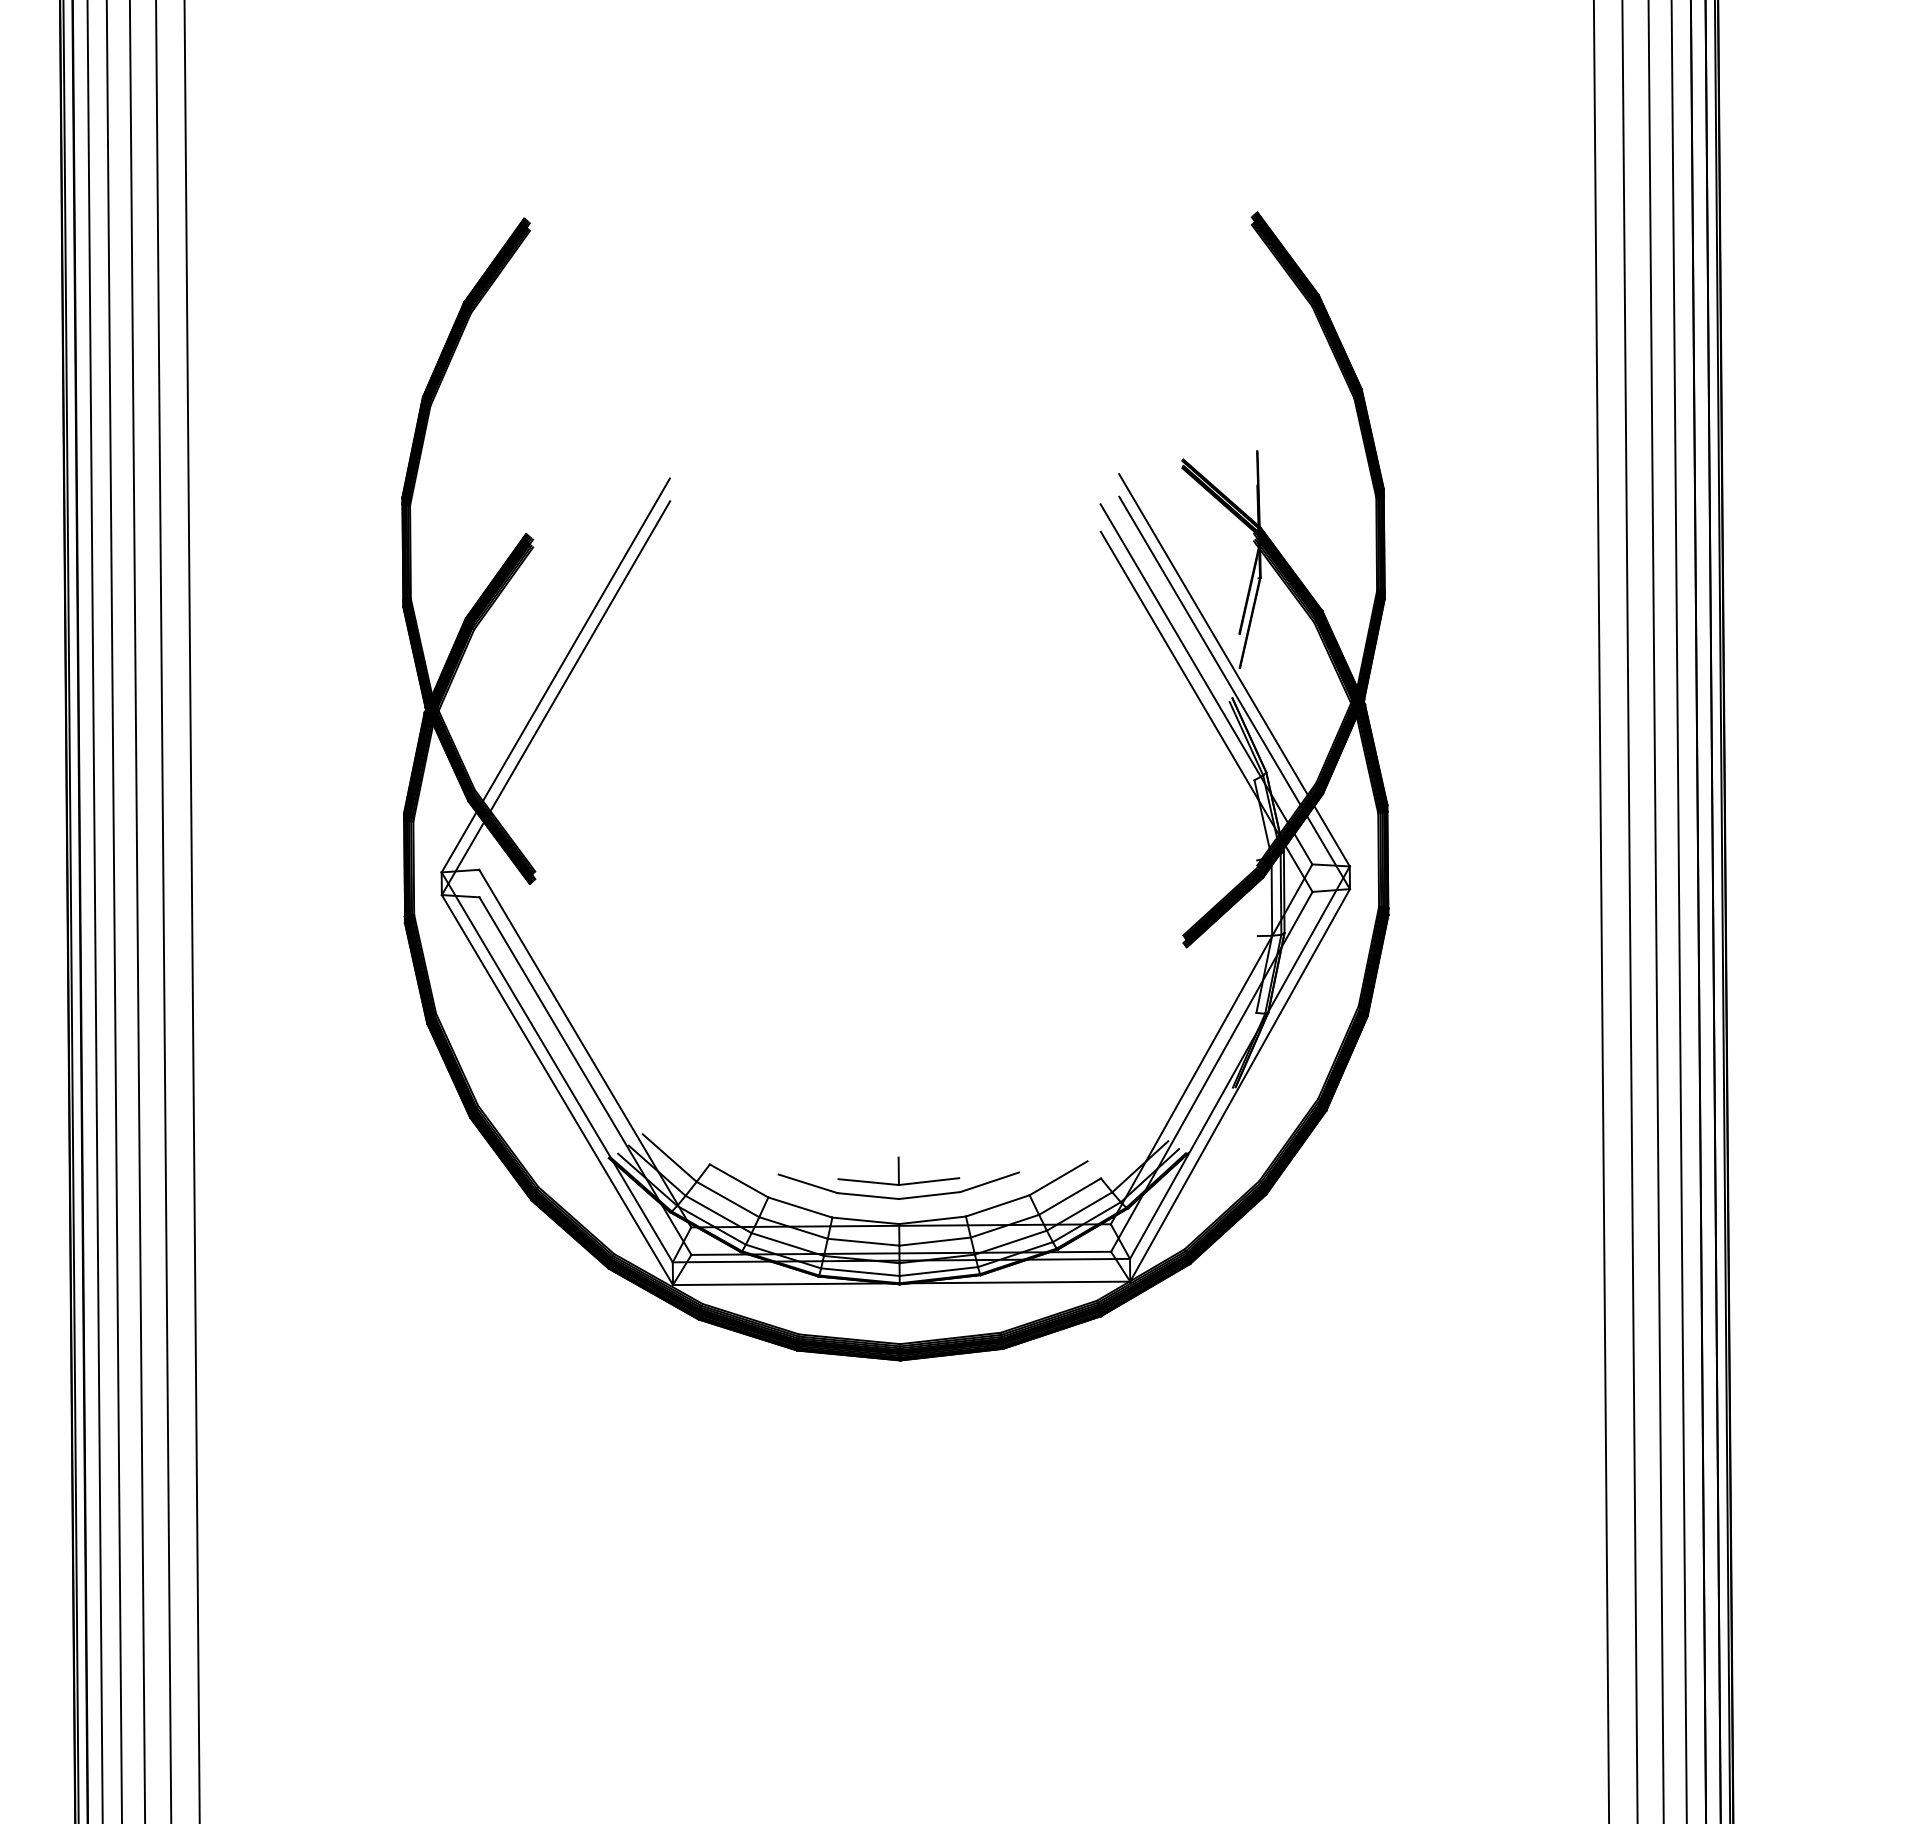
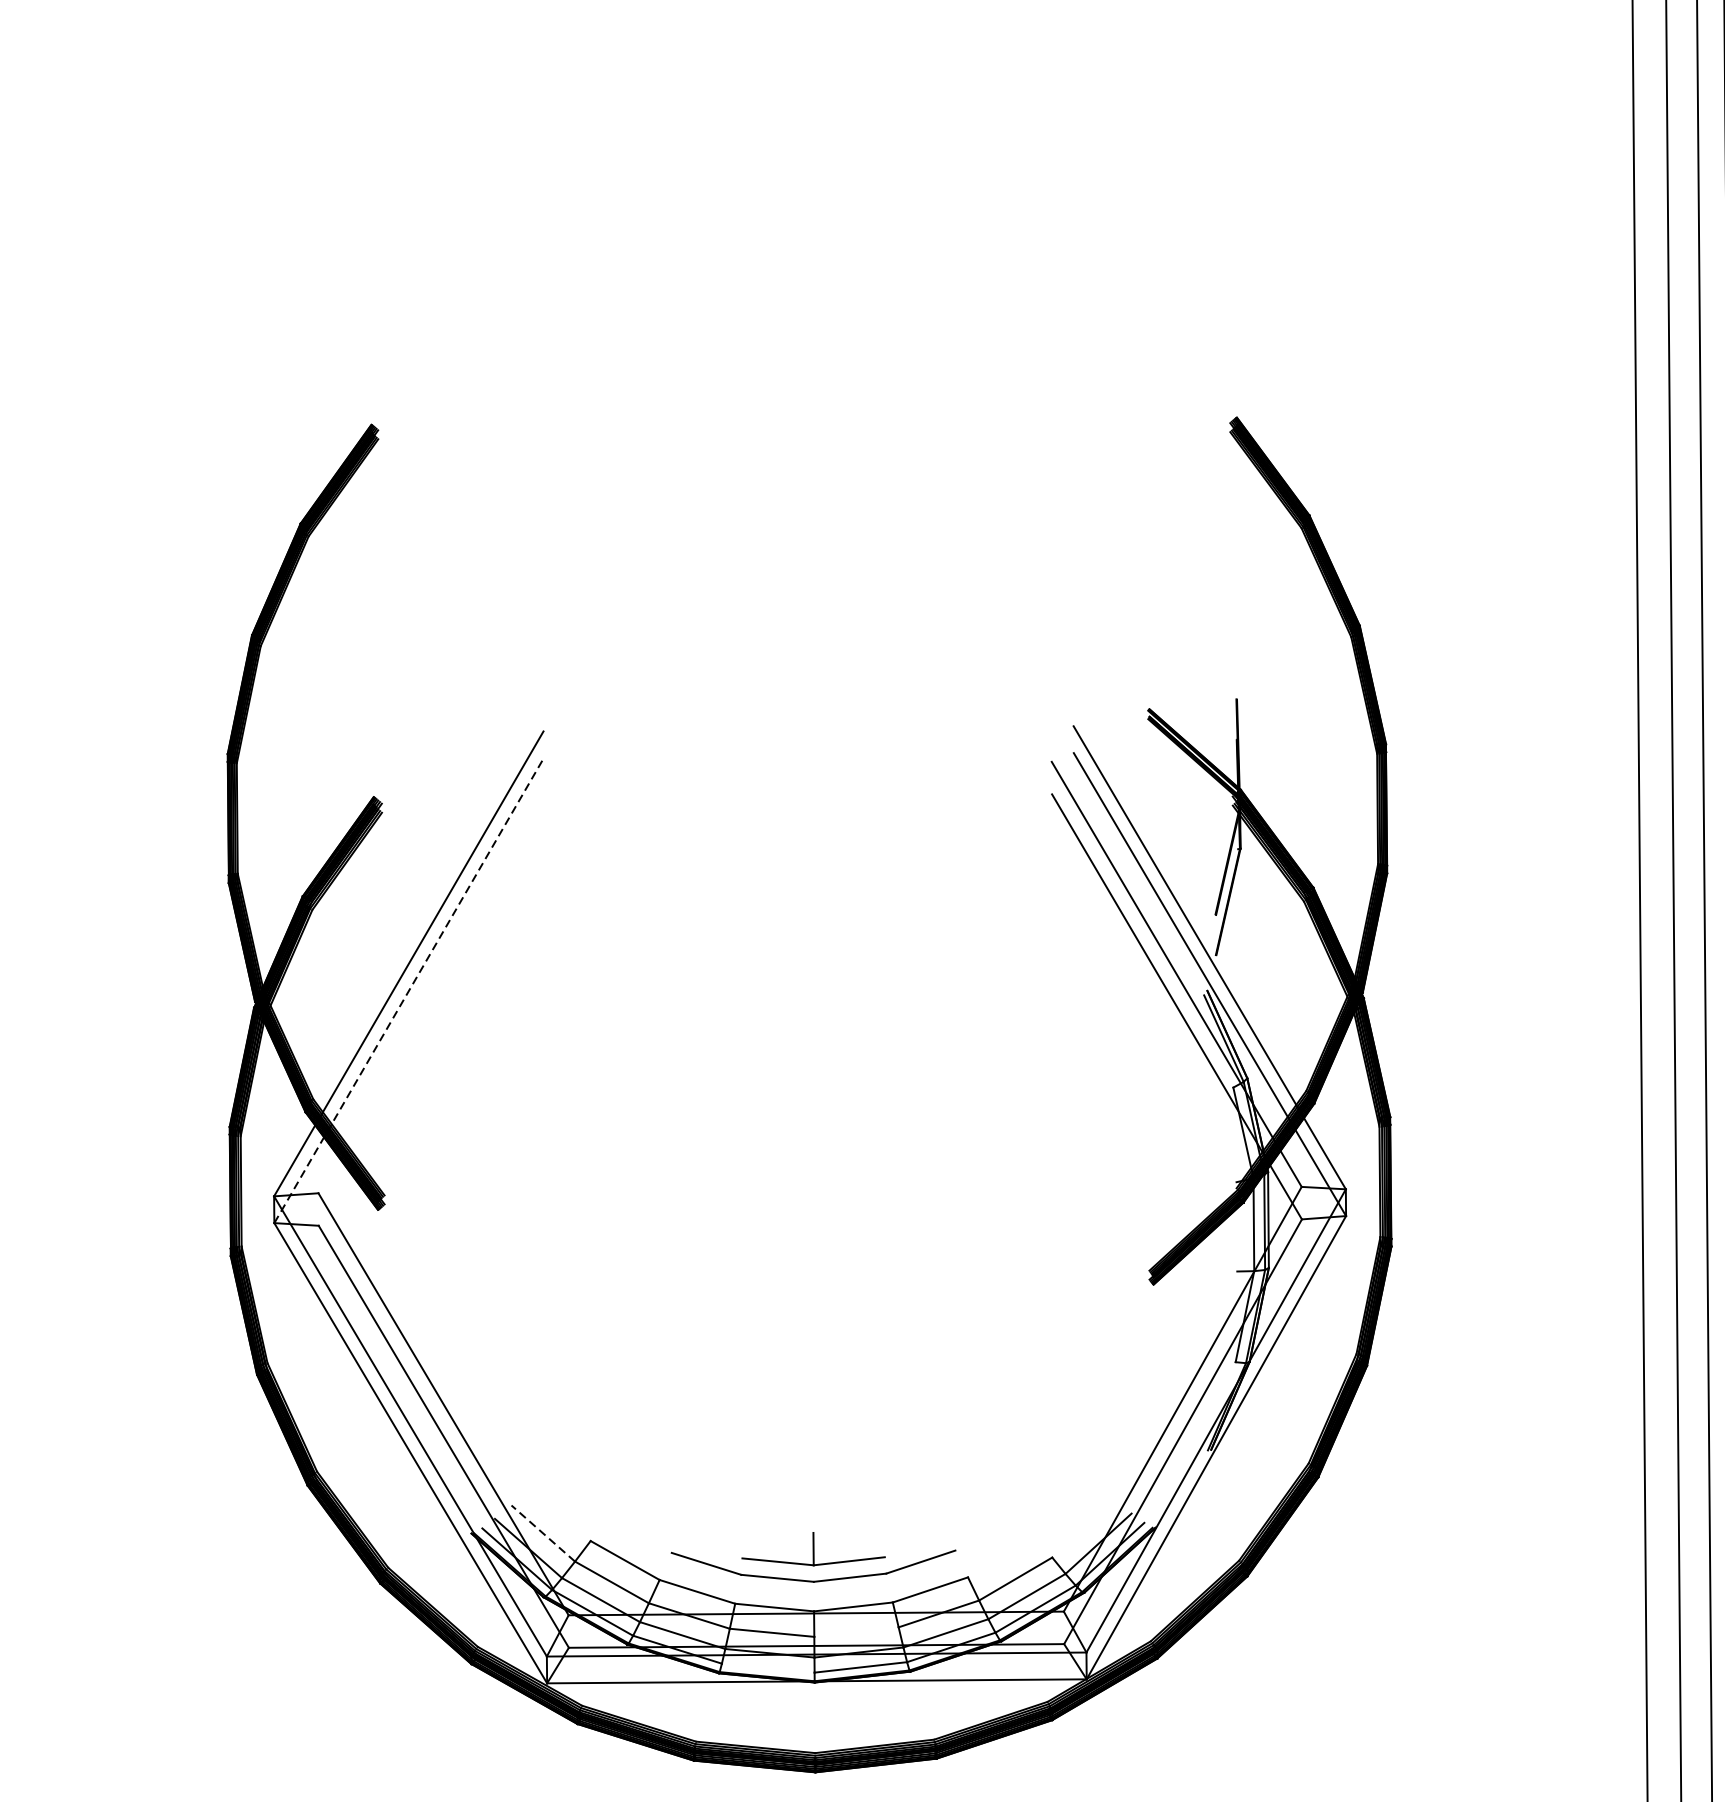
line: (556, 698) -> (409, 991), solid -> dashed
line: (669, 1158) -> (542, 1534), solid -> dashed
line: (1058, 1178) -> (1002, 1557), removed
line: (934, 1241) -> (855, 1631), removed
line: (860, 1271) -> (768, 1667), removed

